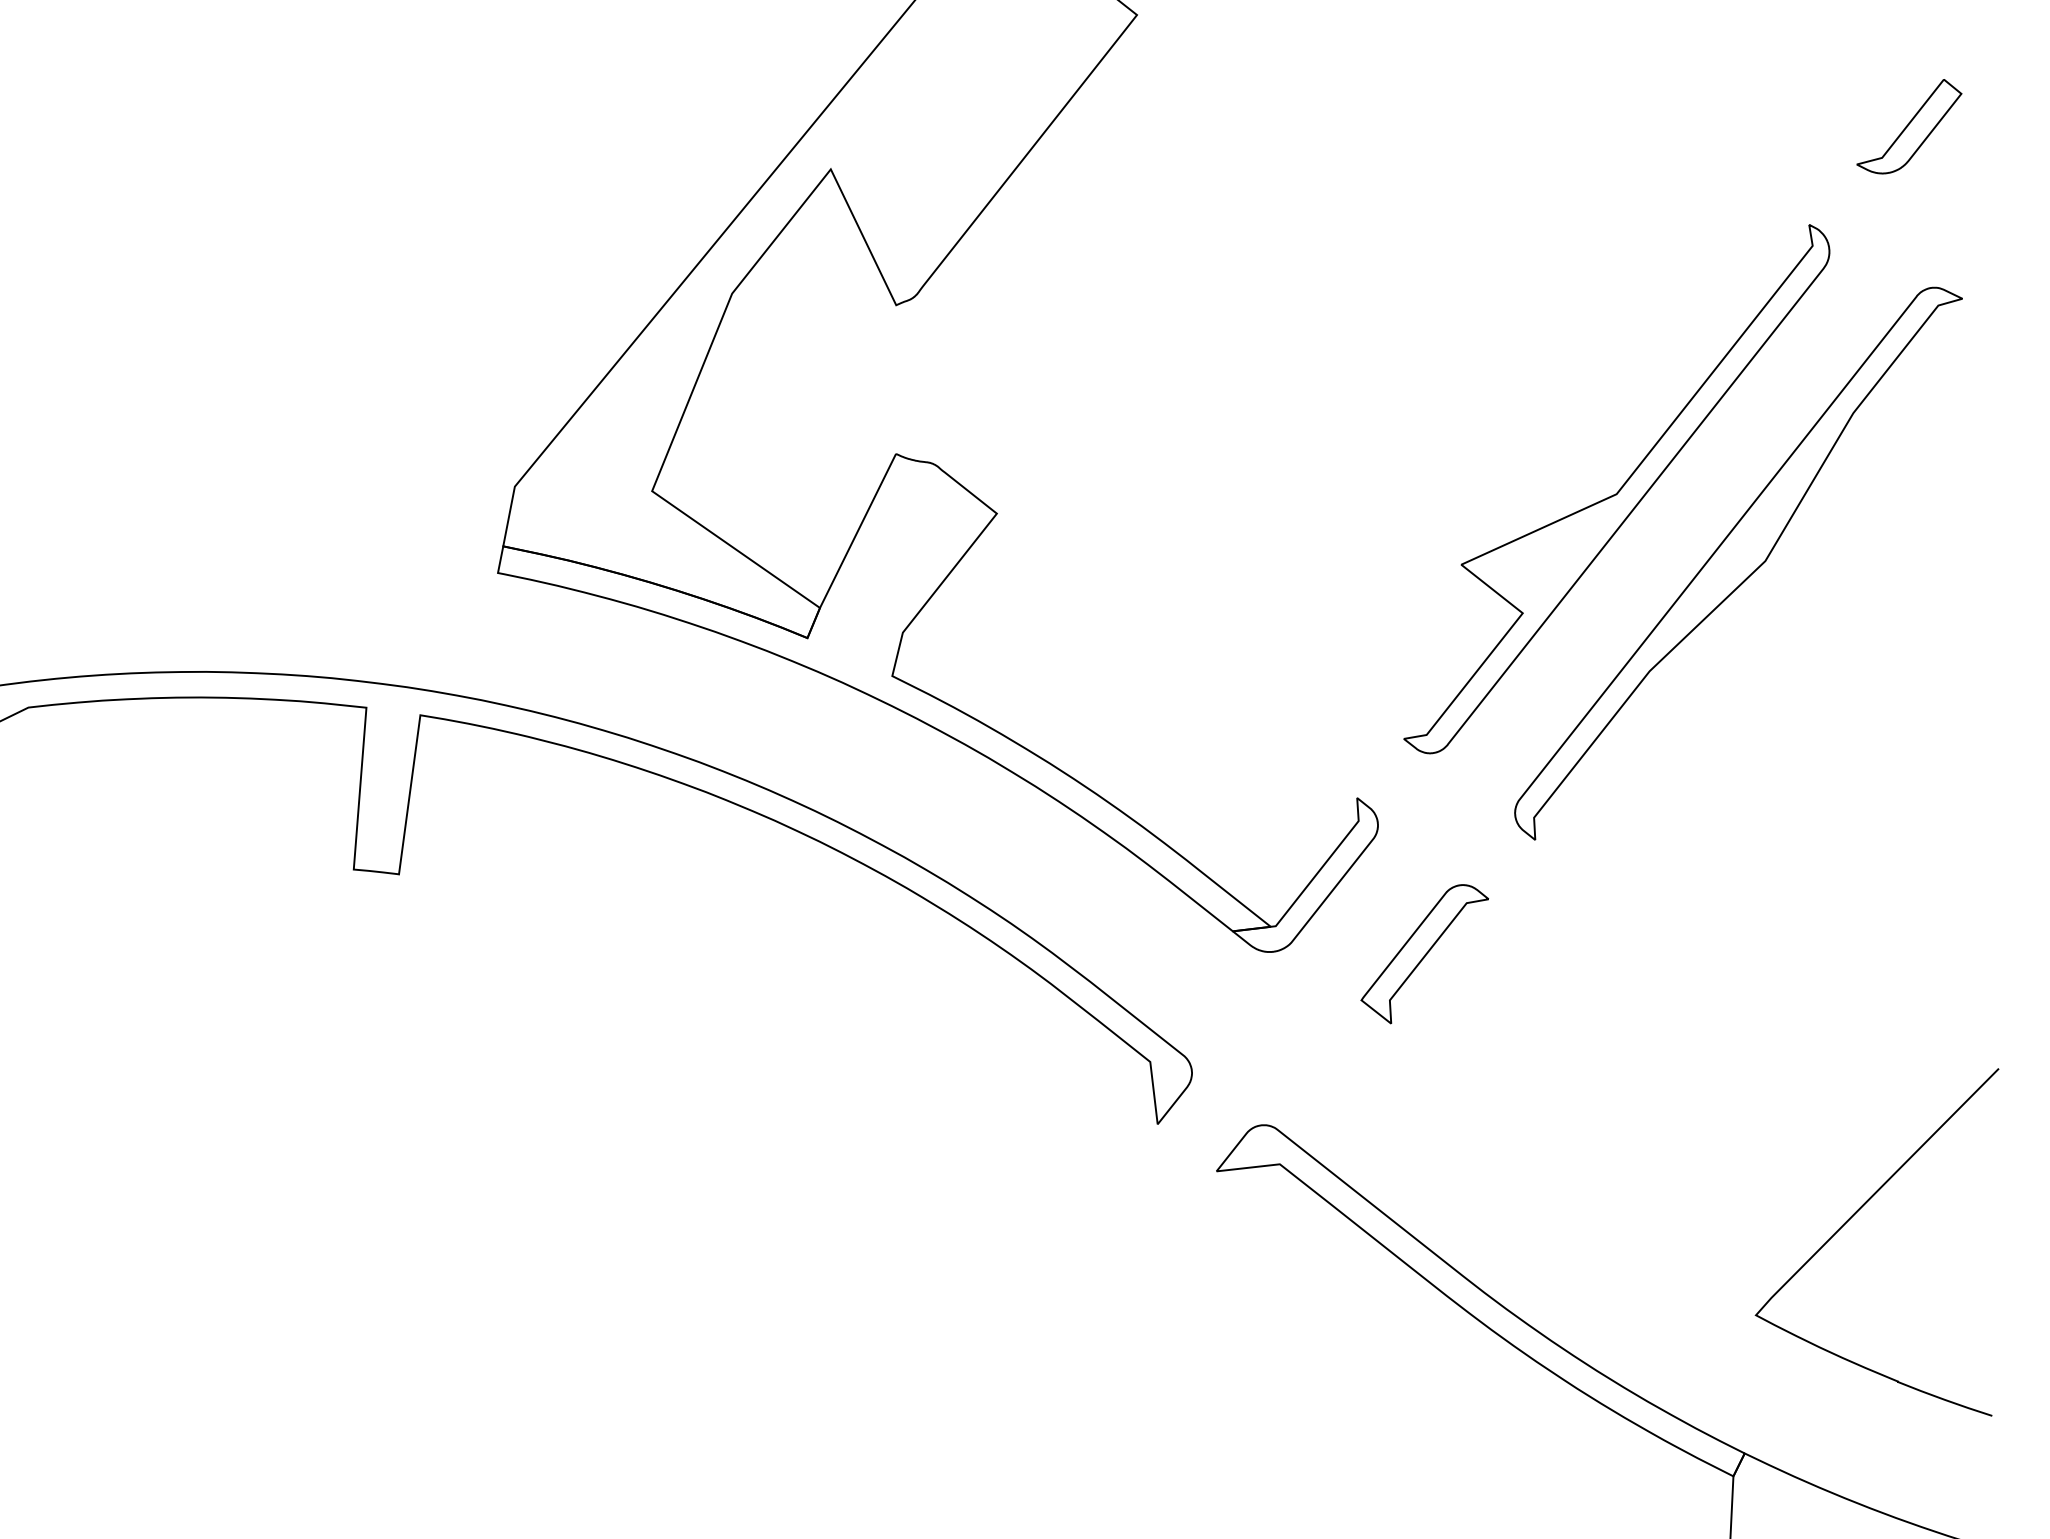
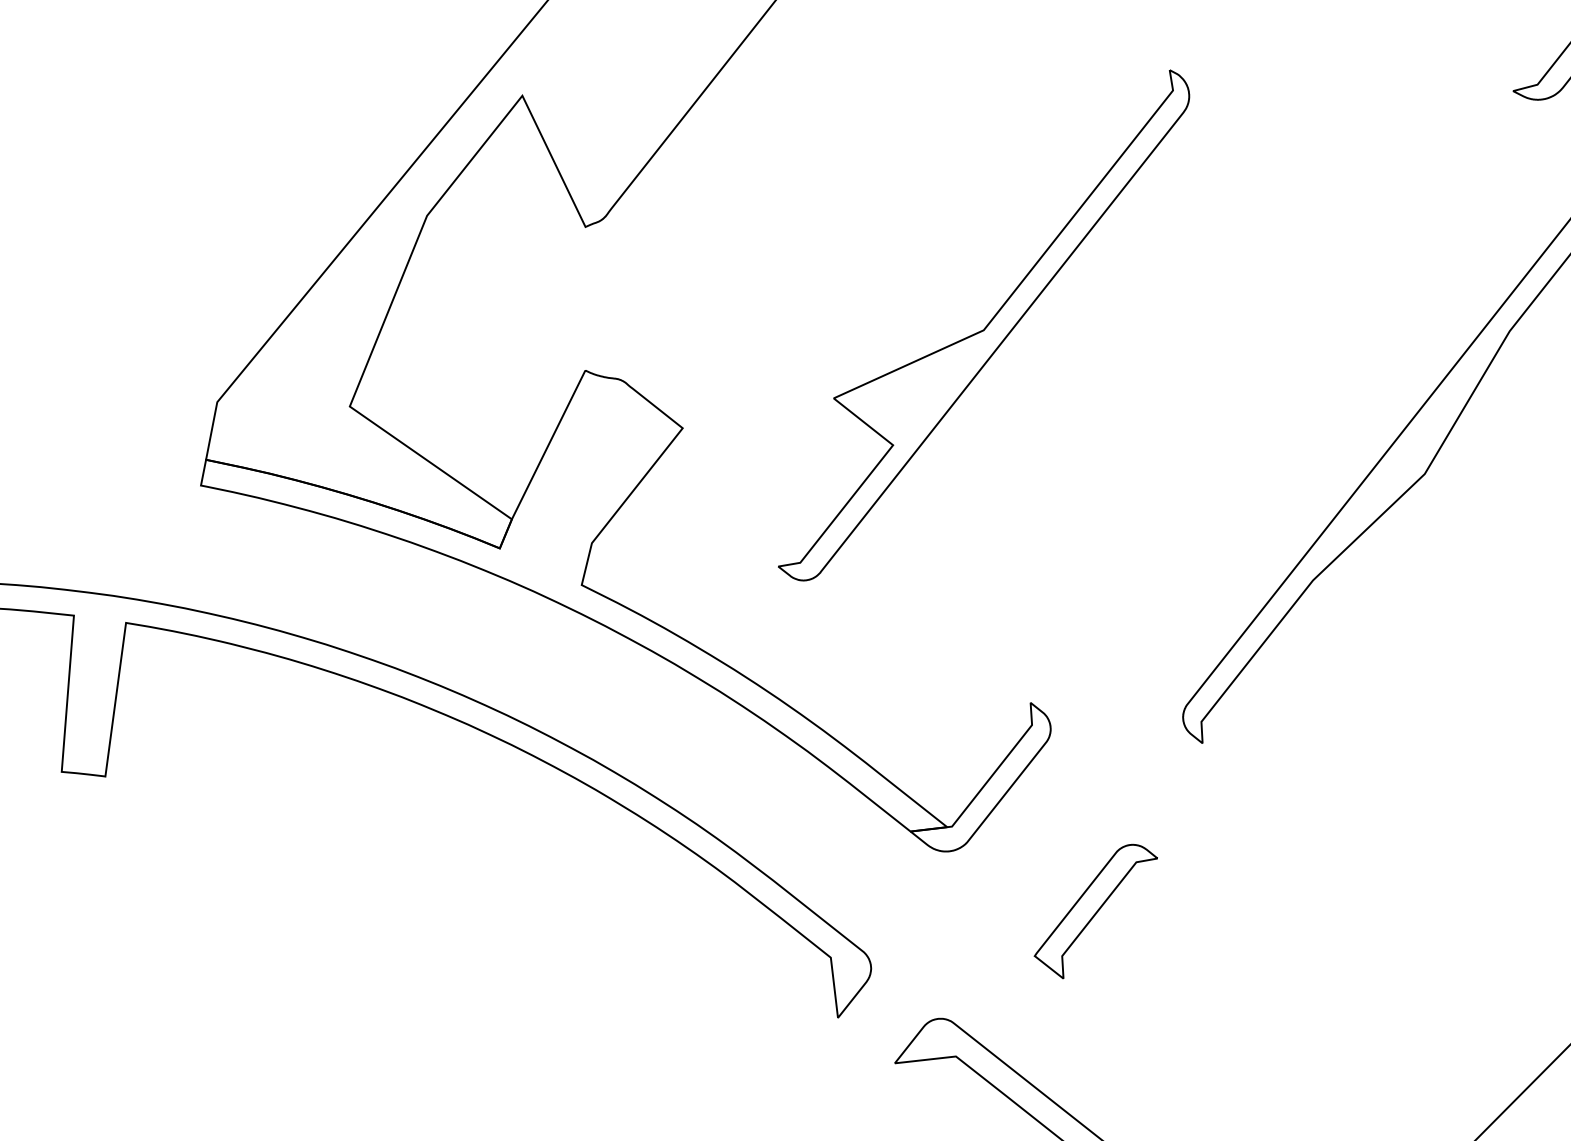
part: (1616, 489) -> (983, 325), moved
part: (1424, 954) -> (1095, 911), moved

